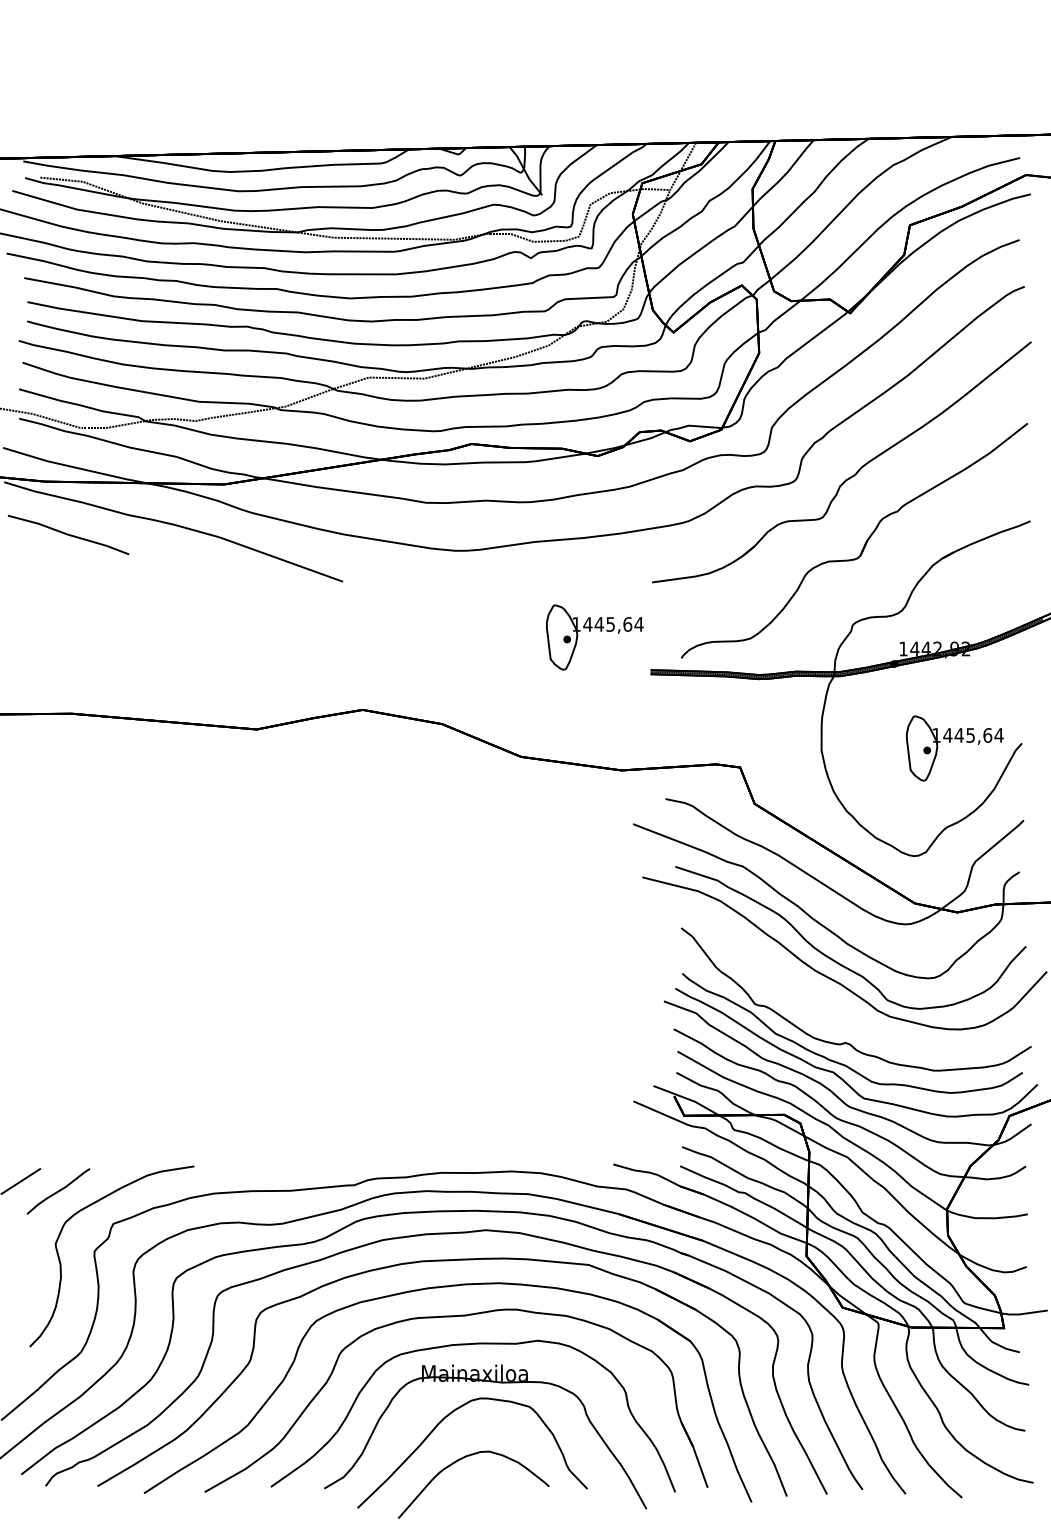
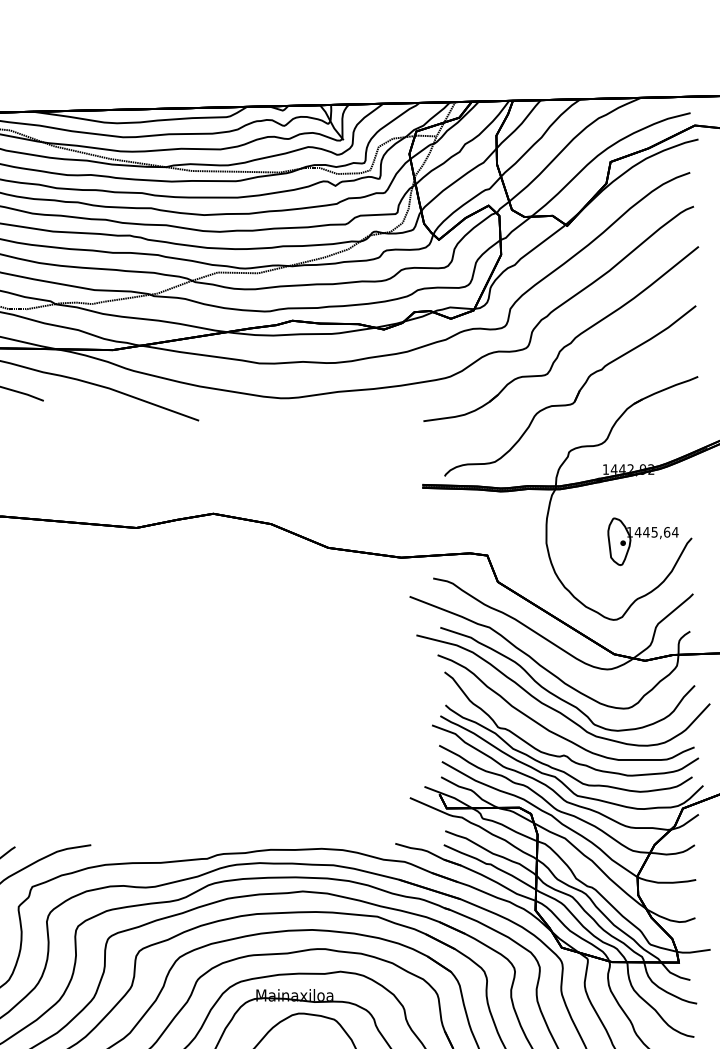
part: (590, 631) -> (378, 456), removed
part: (830, 1010) -> (552, 731), added

